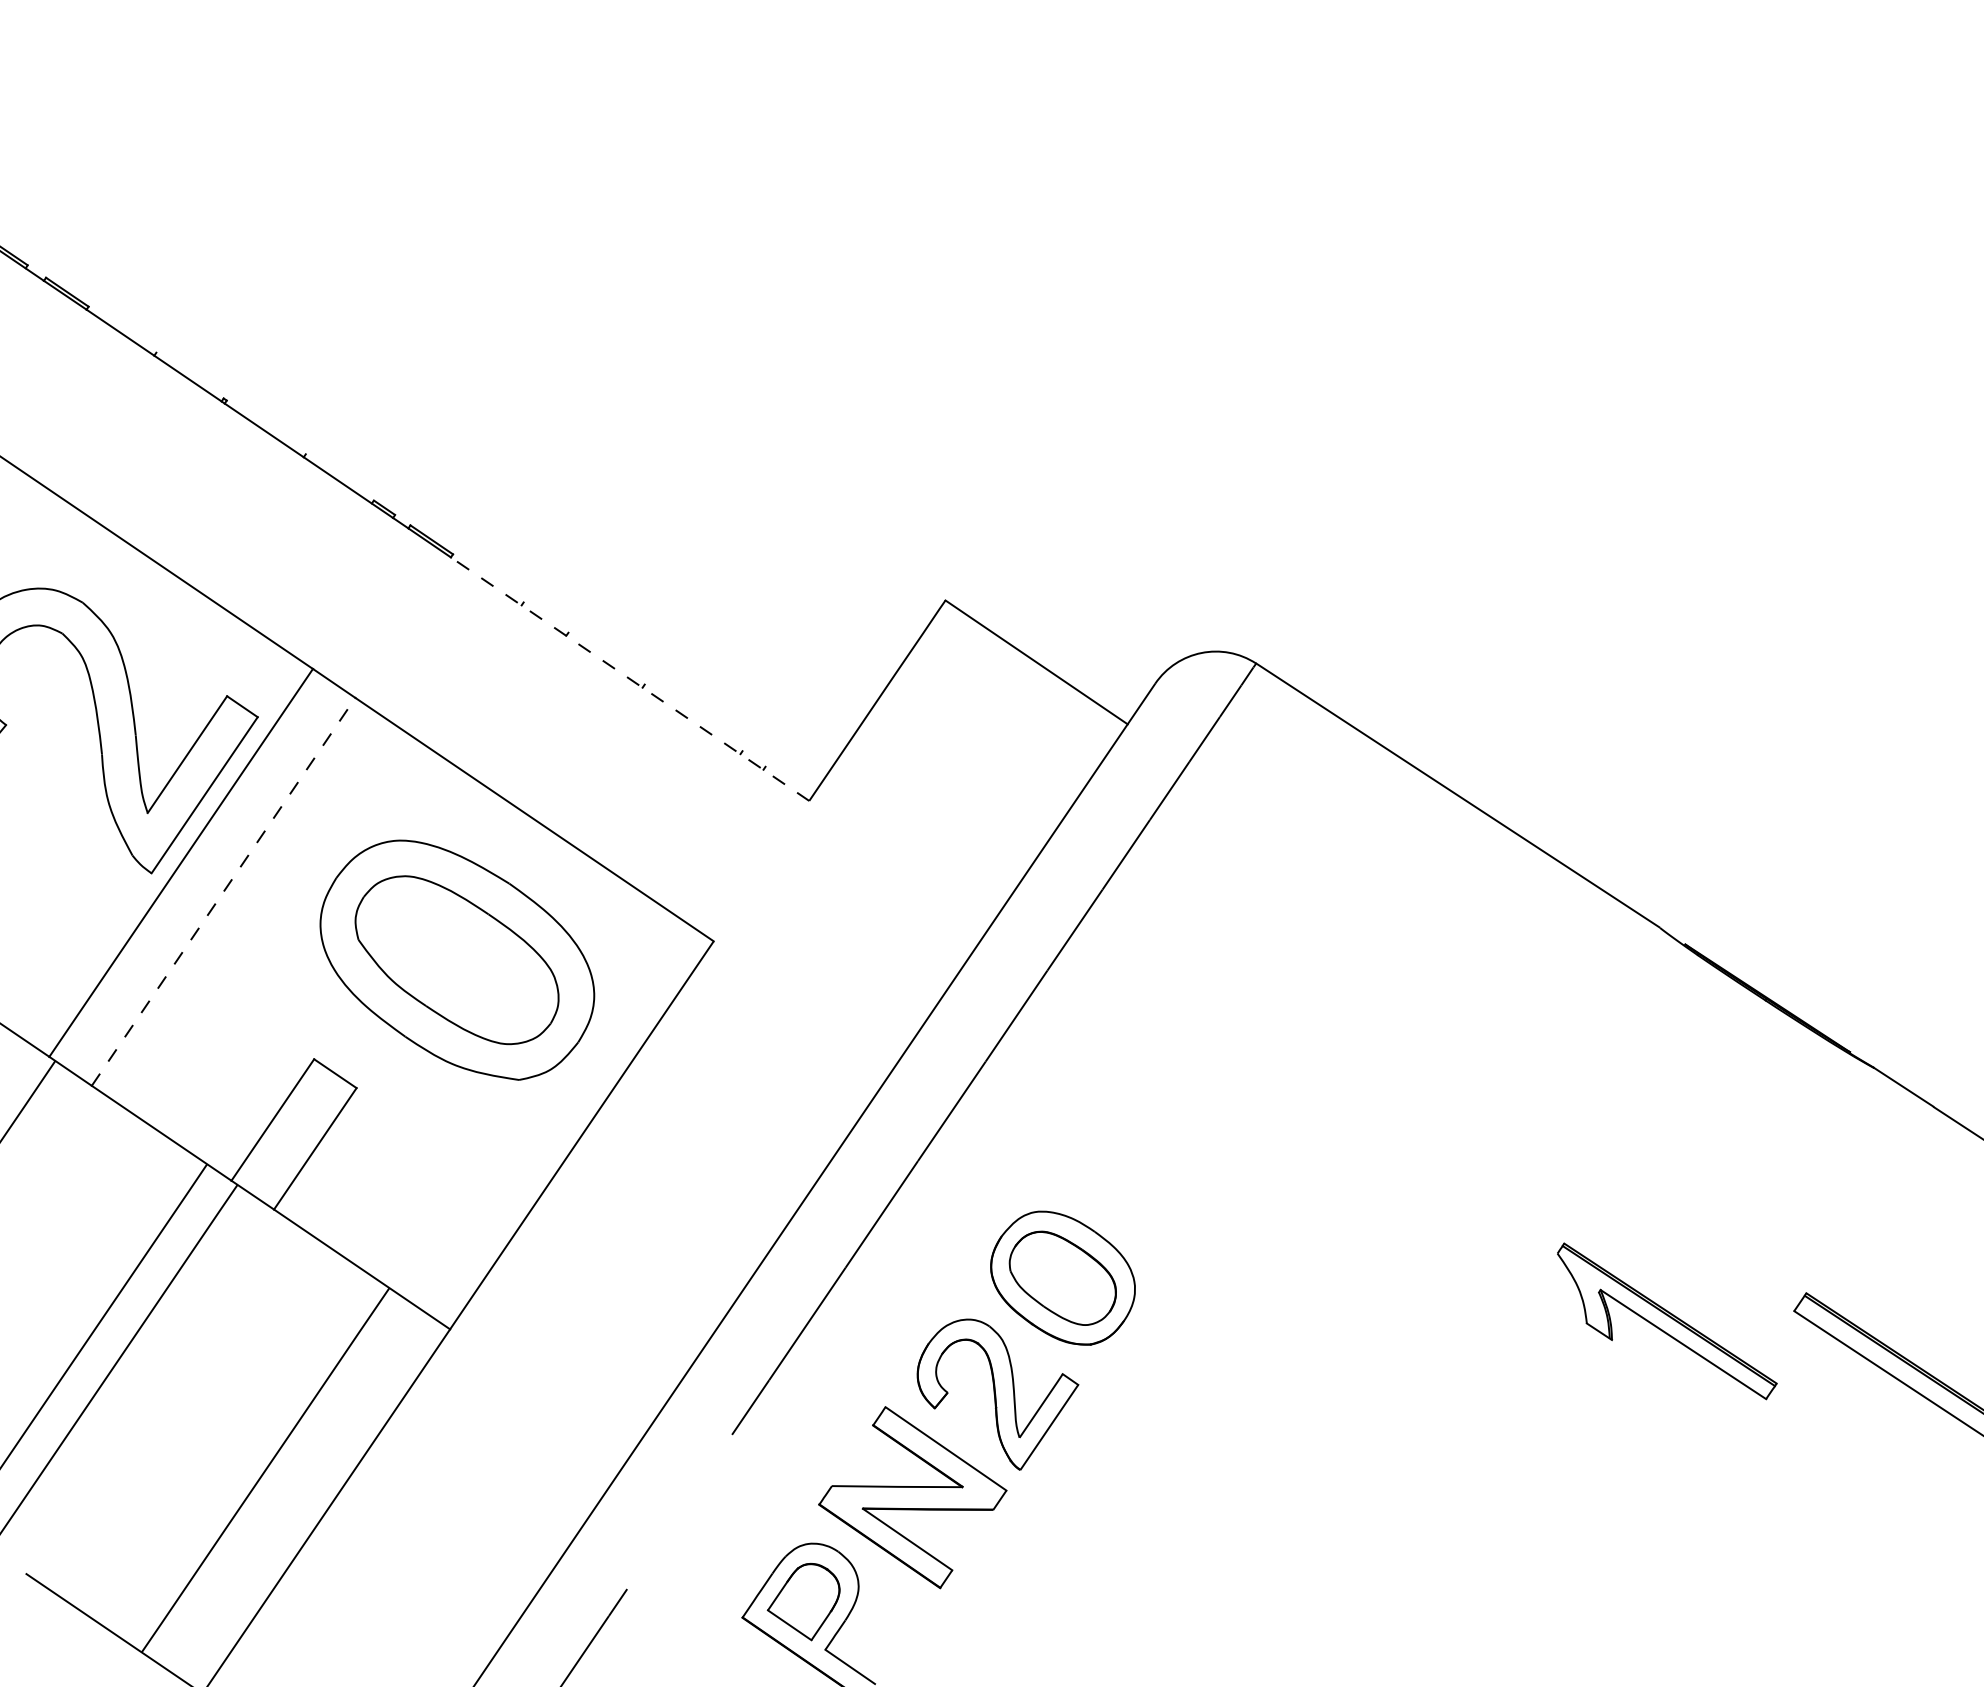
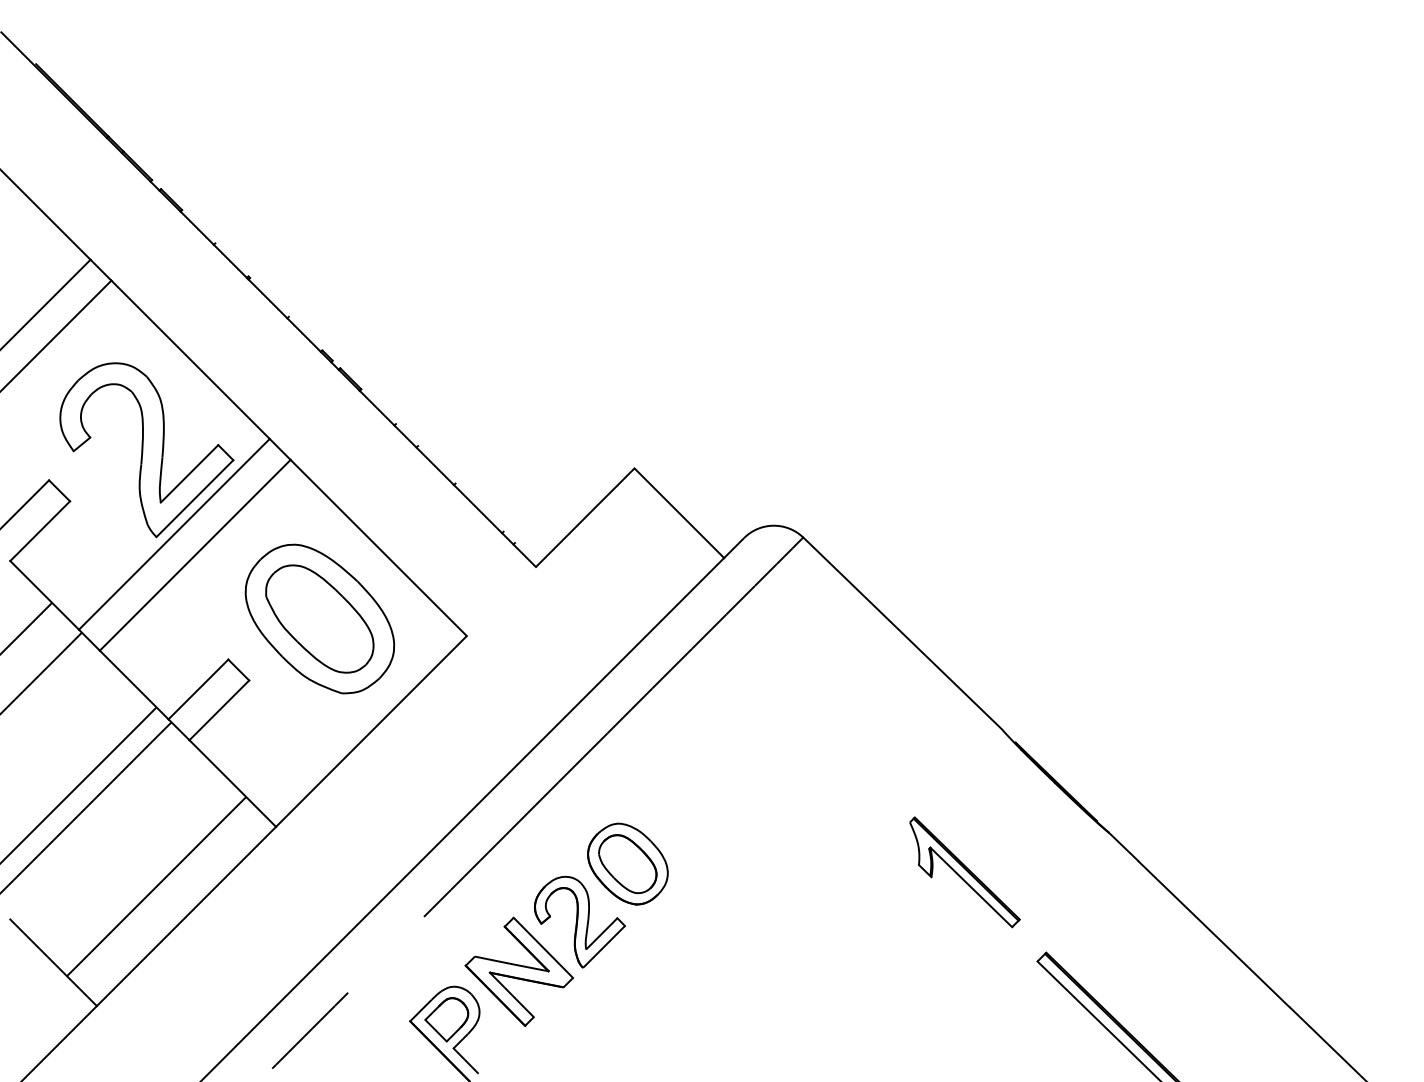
line: (629, 678) -> (447, 478), dashed -> solid
line: (224, 892) -> (195, 555), dashed -> solid
part: (1666, 1321) -> (964, 872), moved

